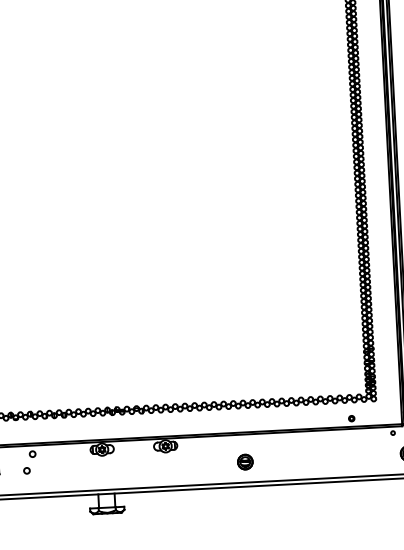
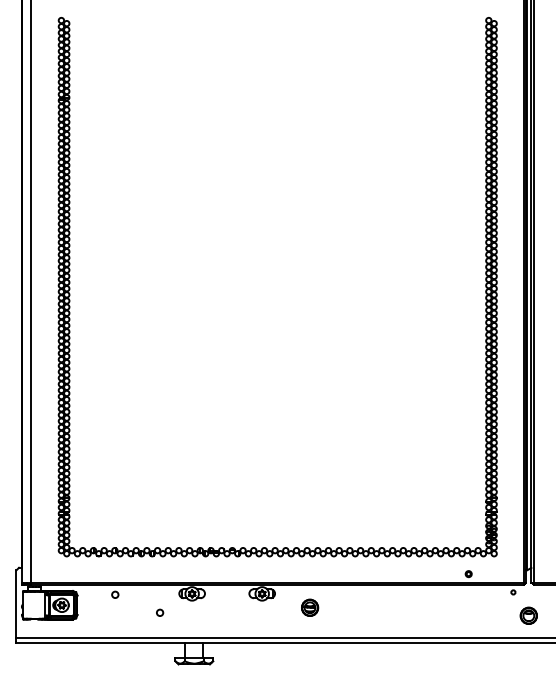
part: (245, 461) -> (310, 607), moved
circle: (27, 470) -> (160, 612), moved

